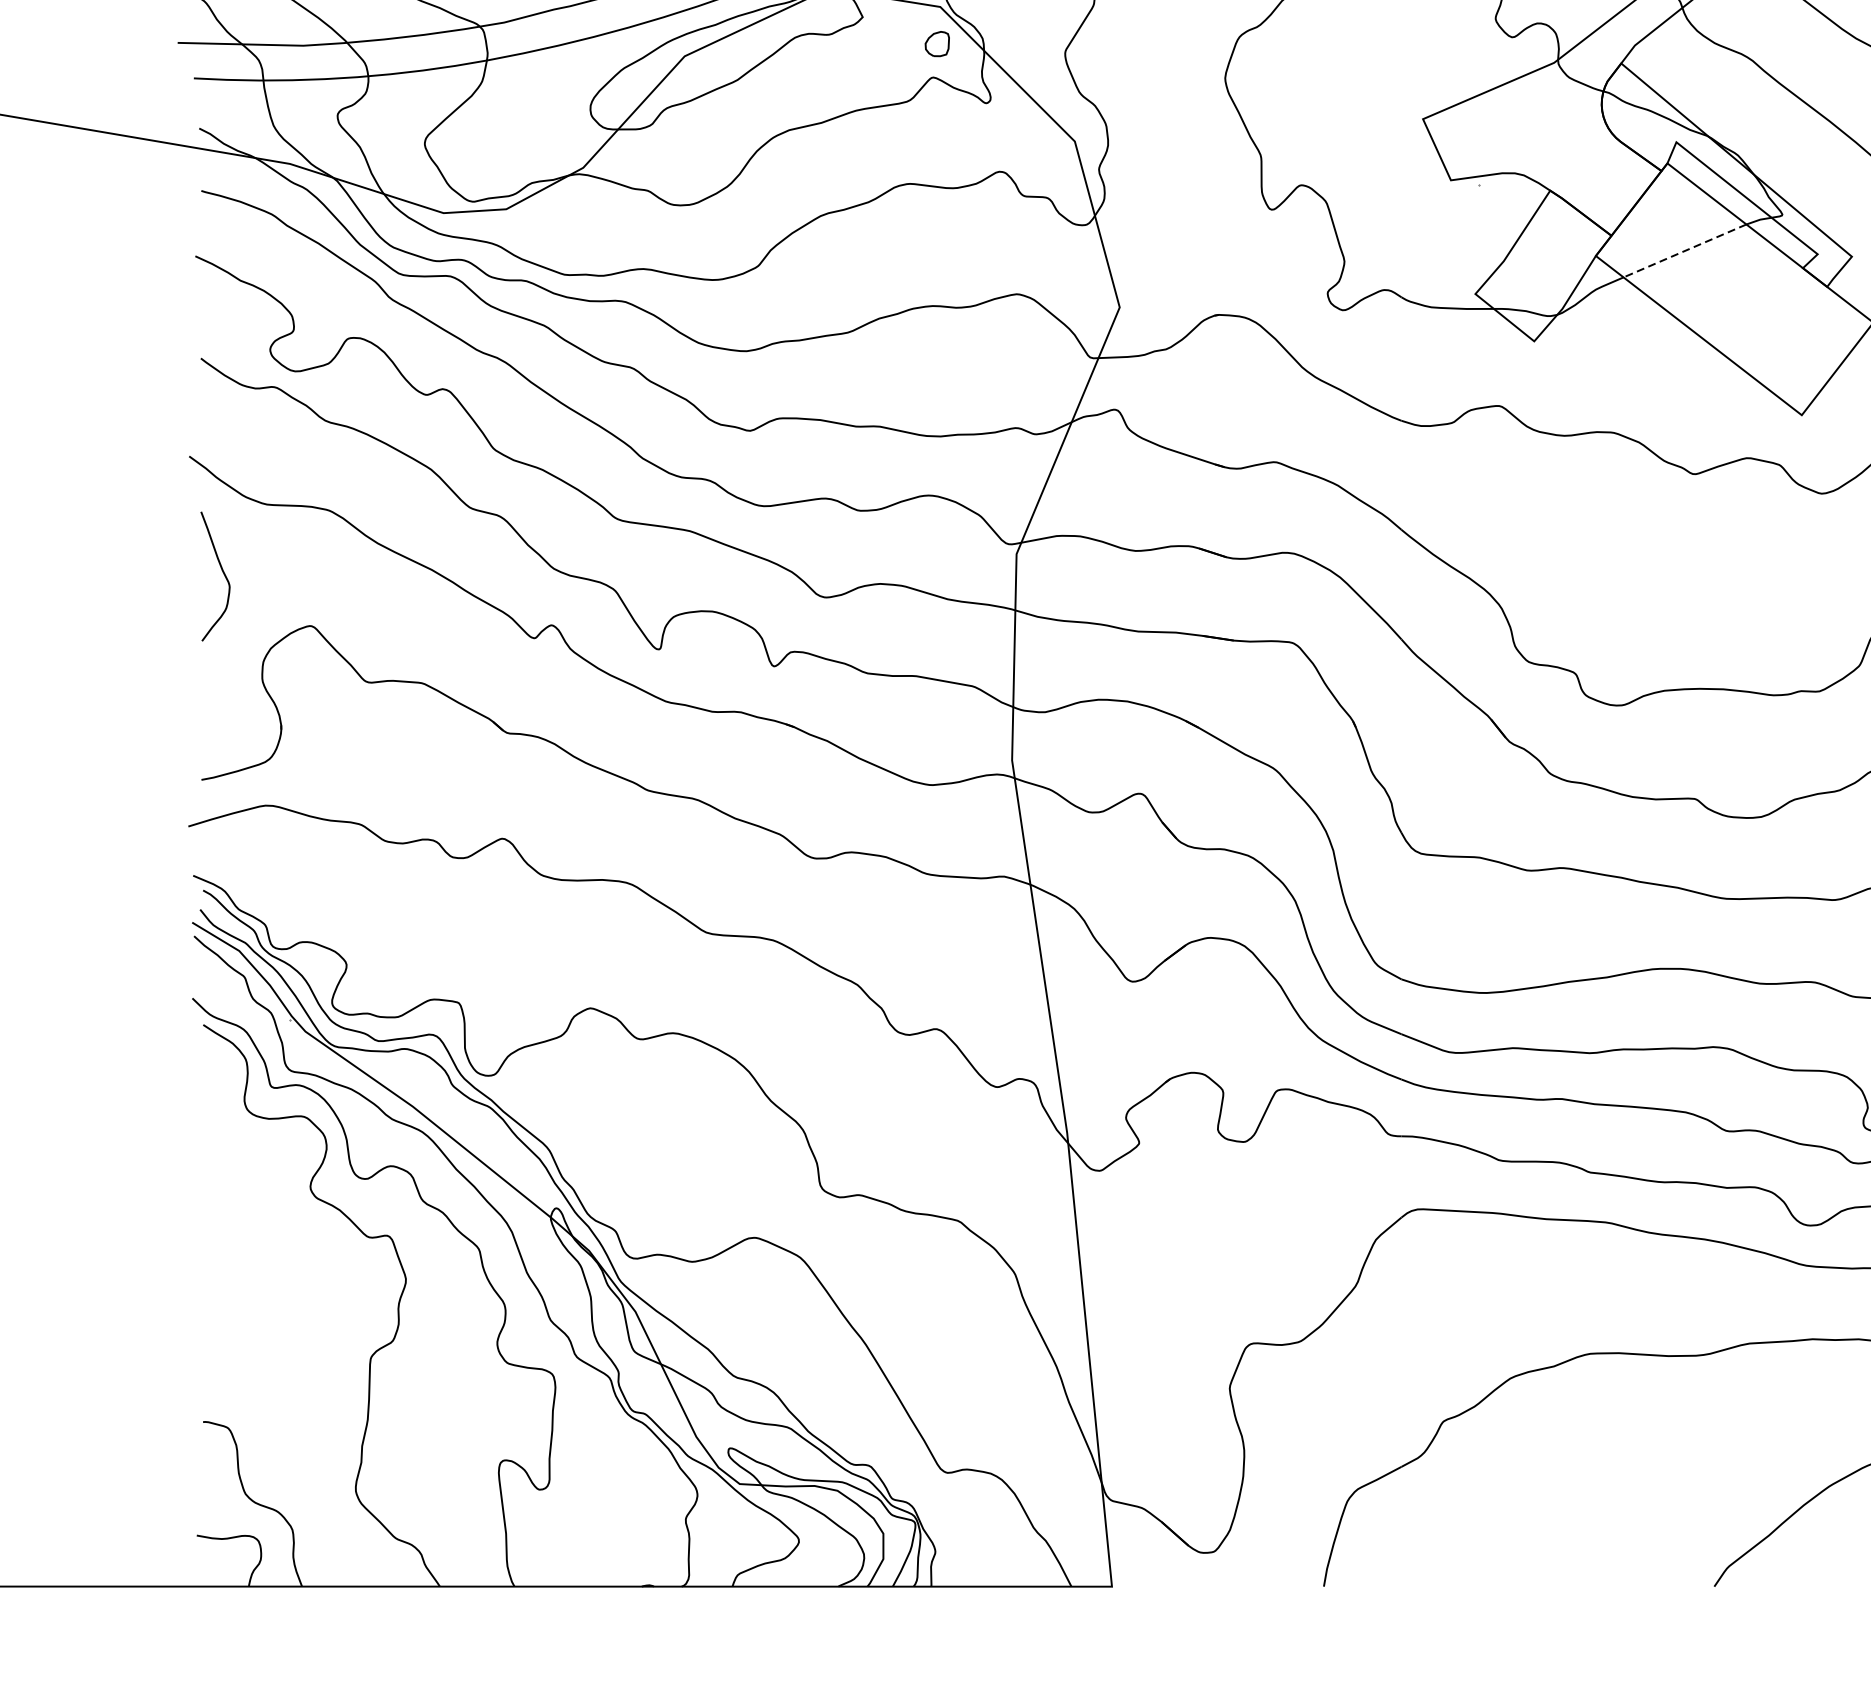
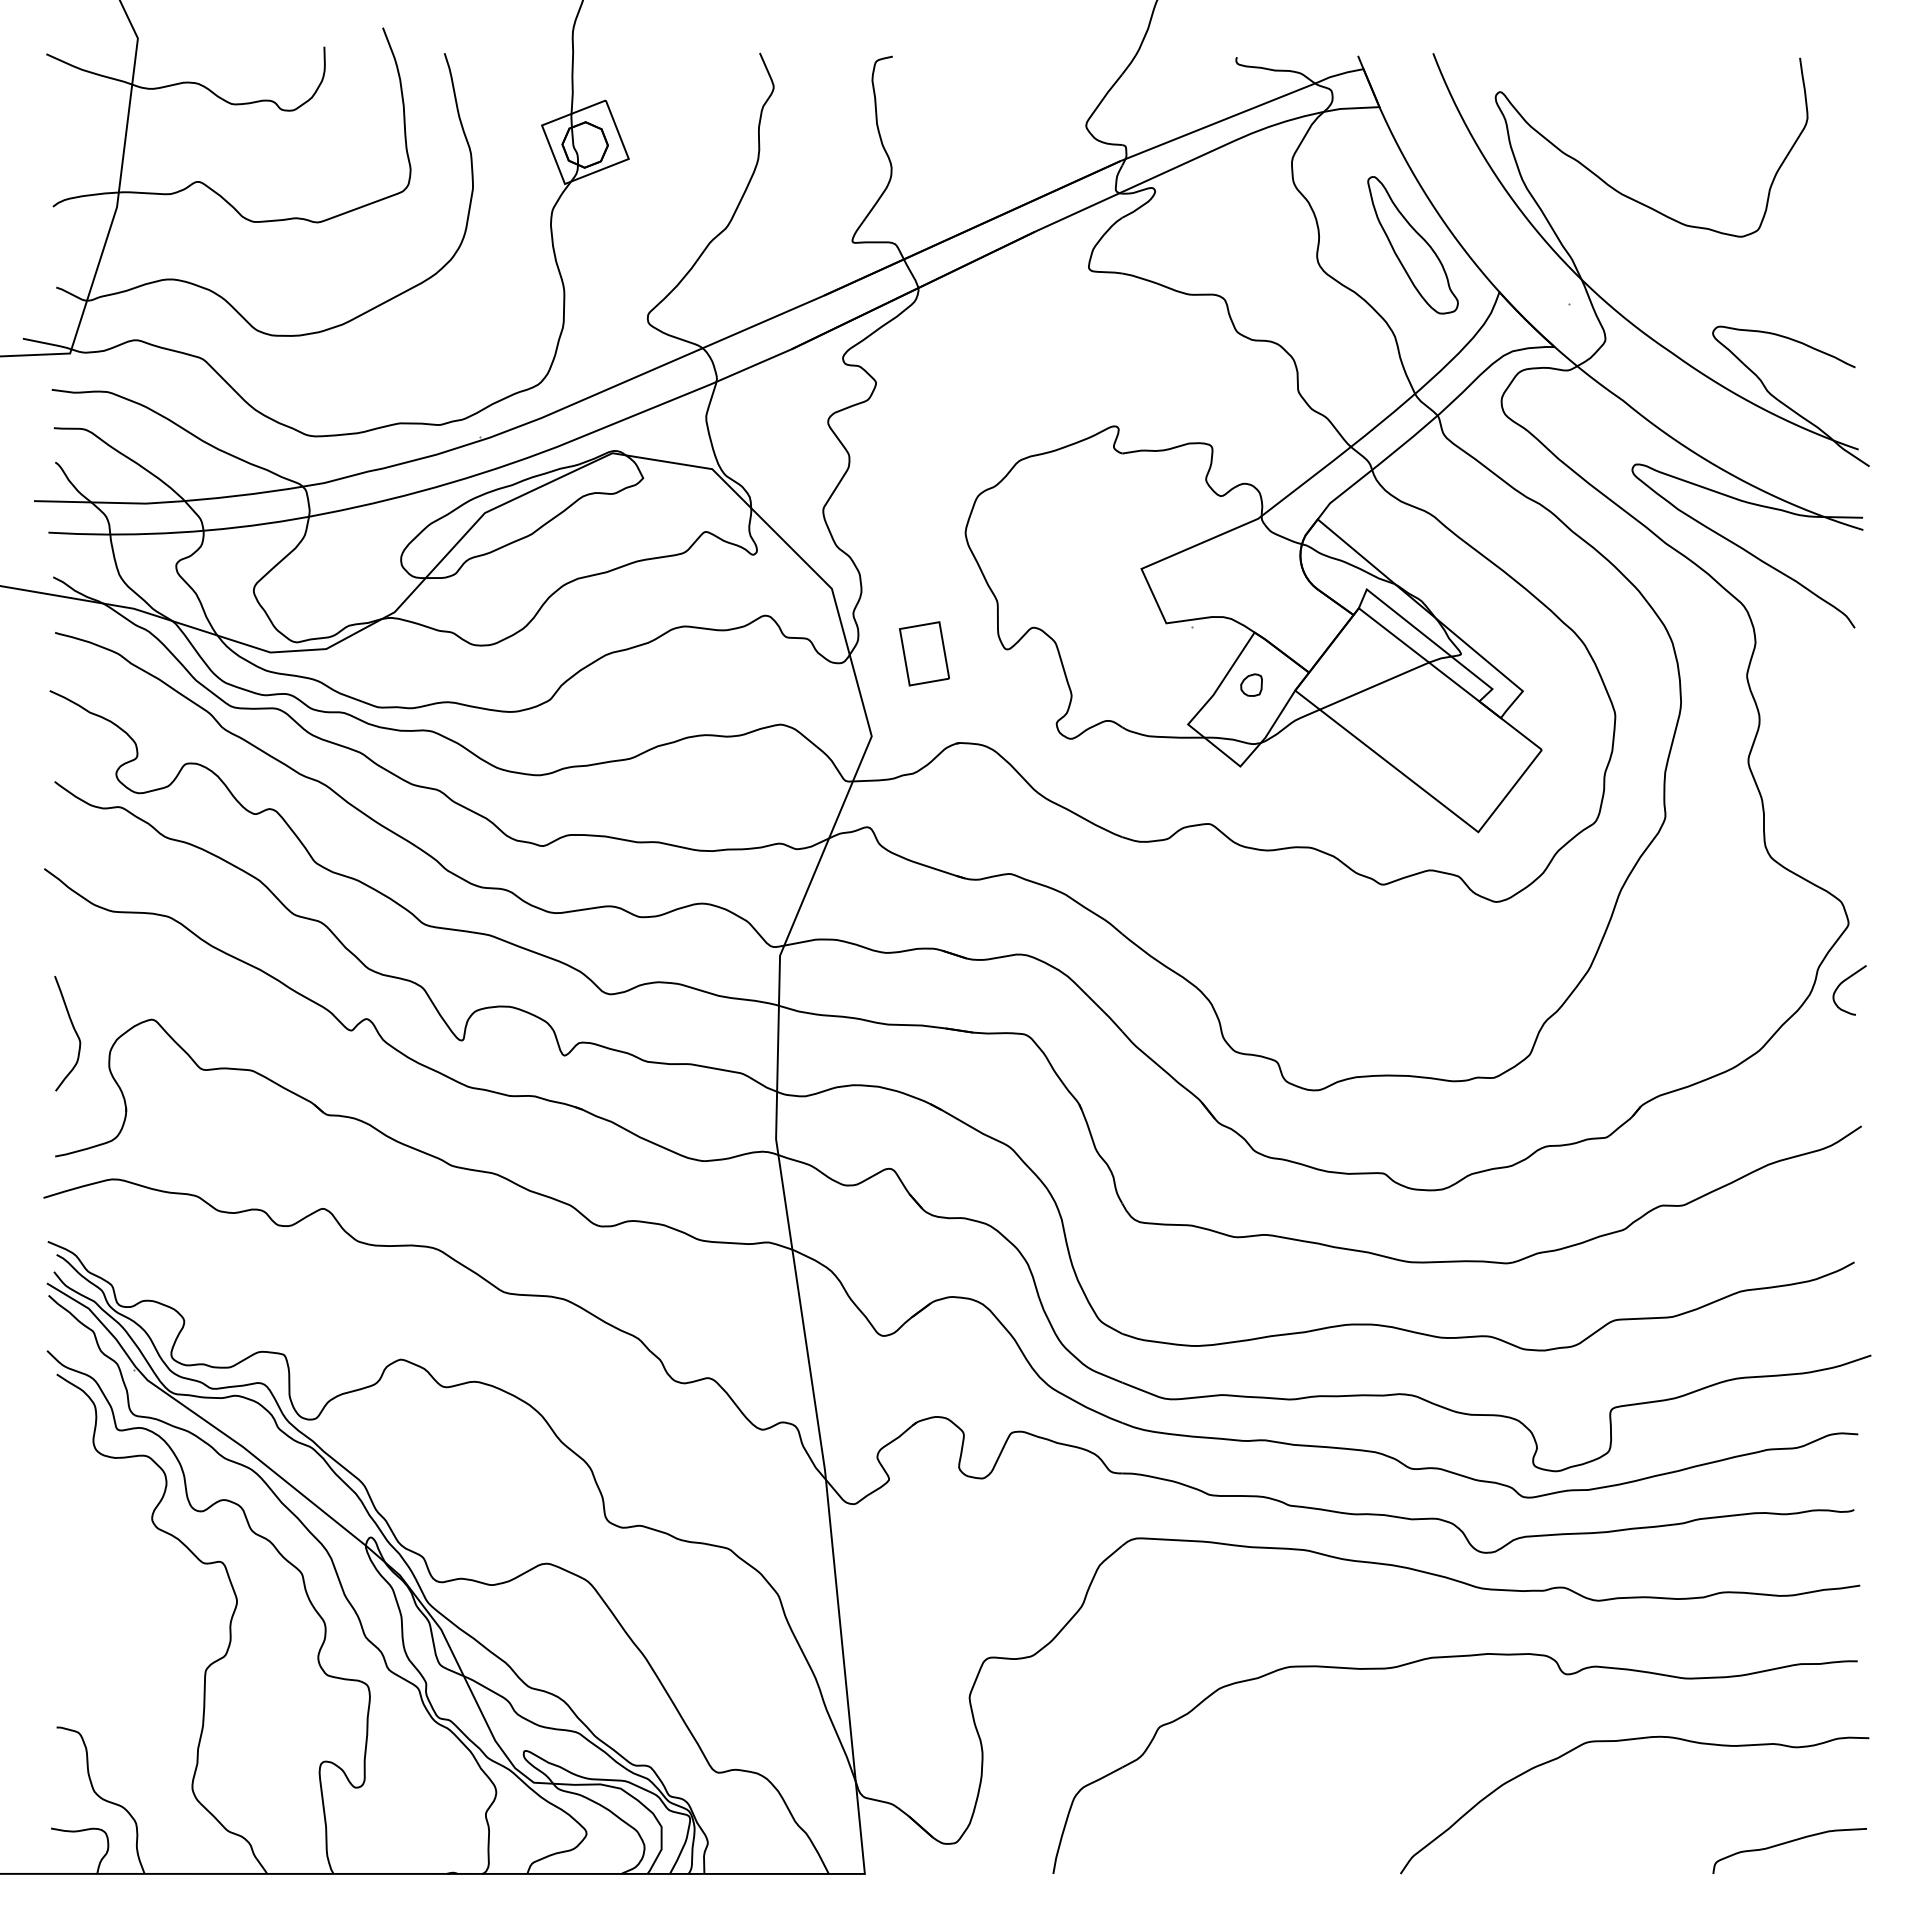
part: (937, 43) -> (1251, 684), moved
part: (1179, 214) -> (924, 653), added
line: (1685, 251) -> (1374, 686), dashed -> solid
curve: (222, 571) -> (73, 1029), moved

